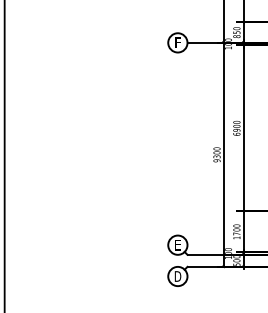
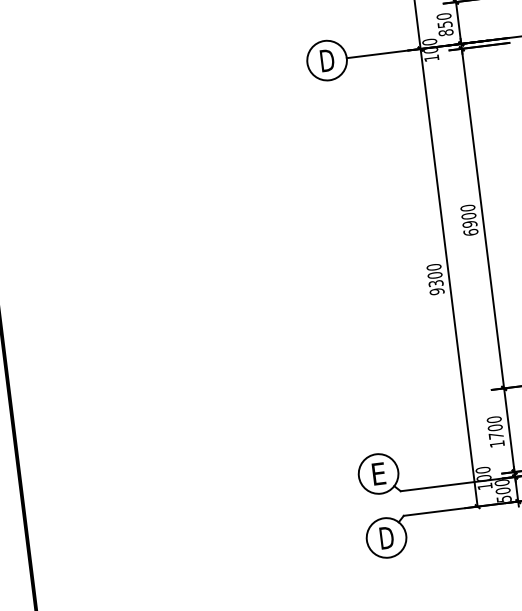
text: (177, 42) -> (326, 59), F -> D

